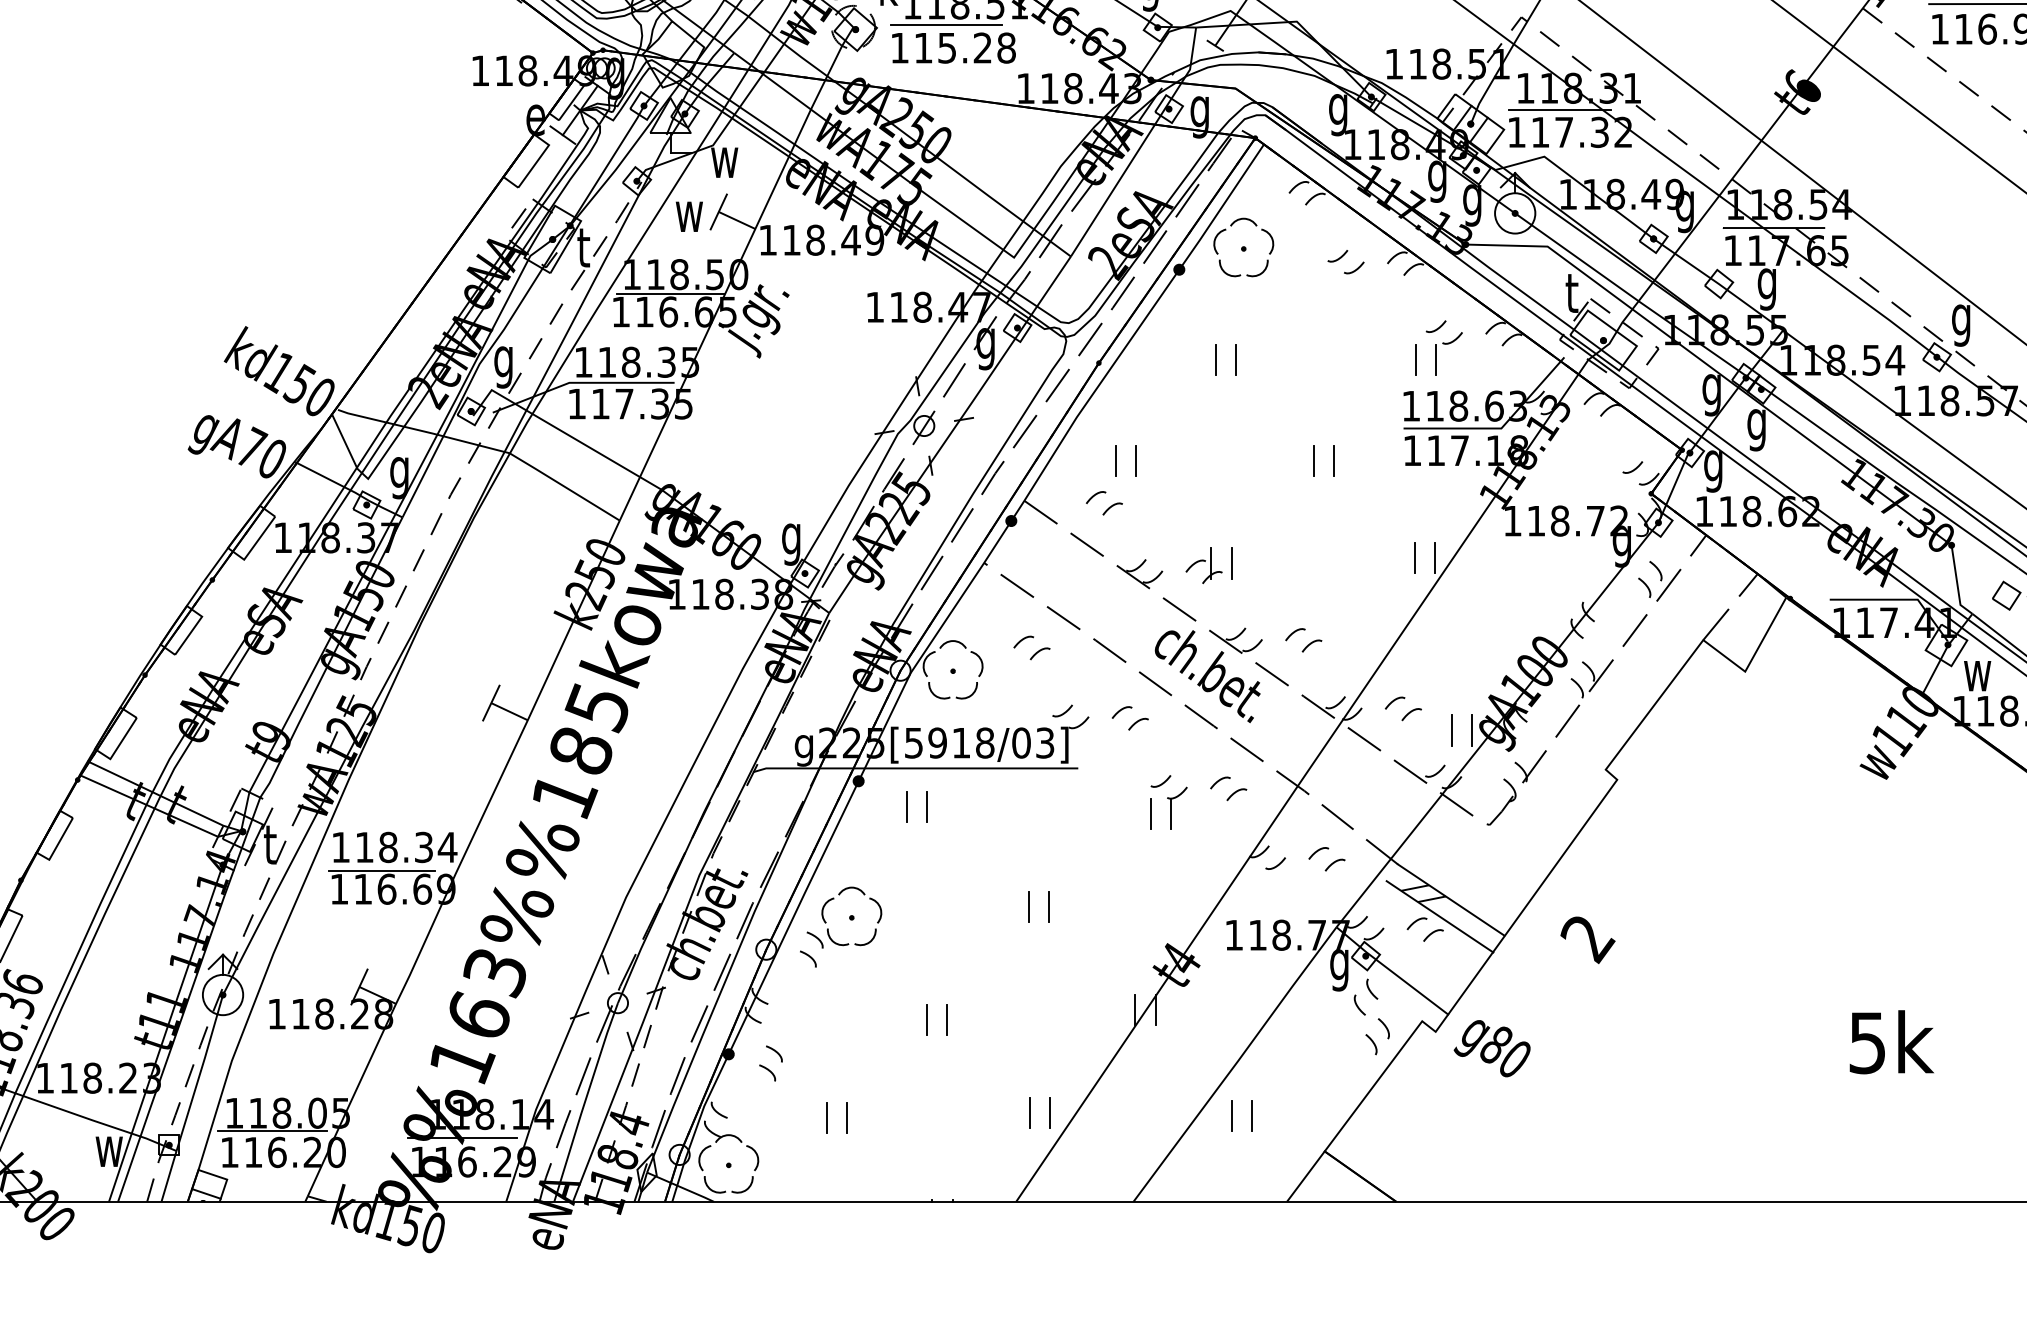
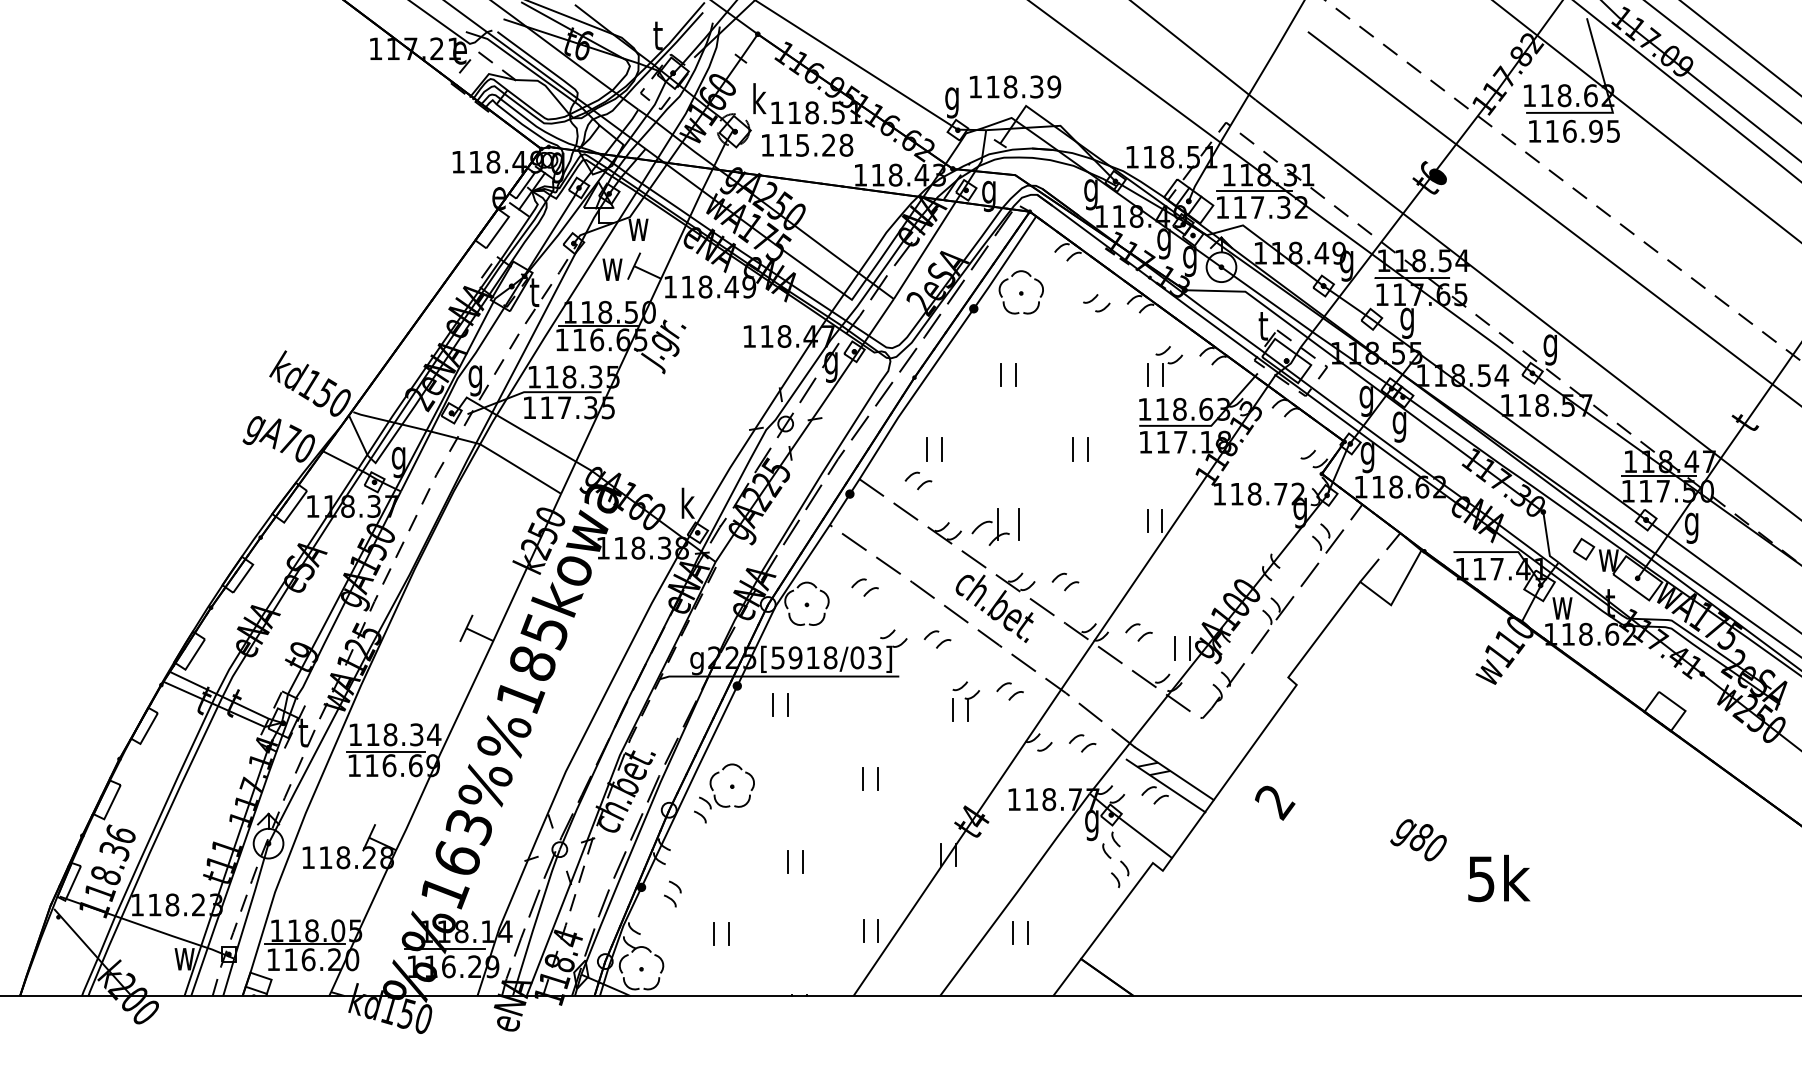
line: (947, 25) -> (802, 128), removed
text: (791, 539) -> (687, 507), g -> k
part: (1208, 564) -> (995, 526), size x1.4
text: (1492, 1049) -> (1418, 840), moved

